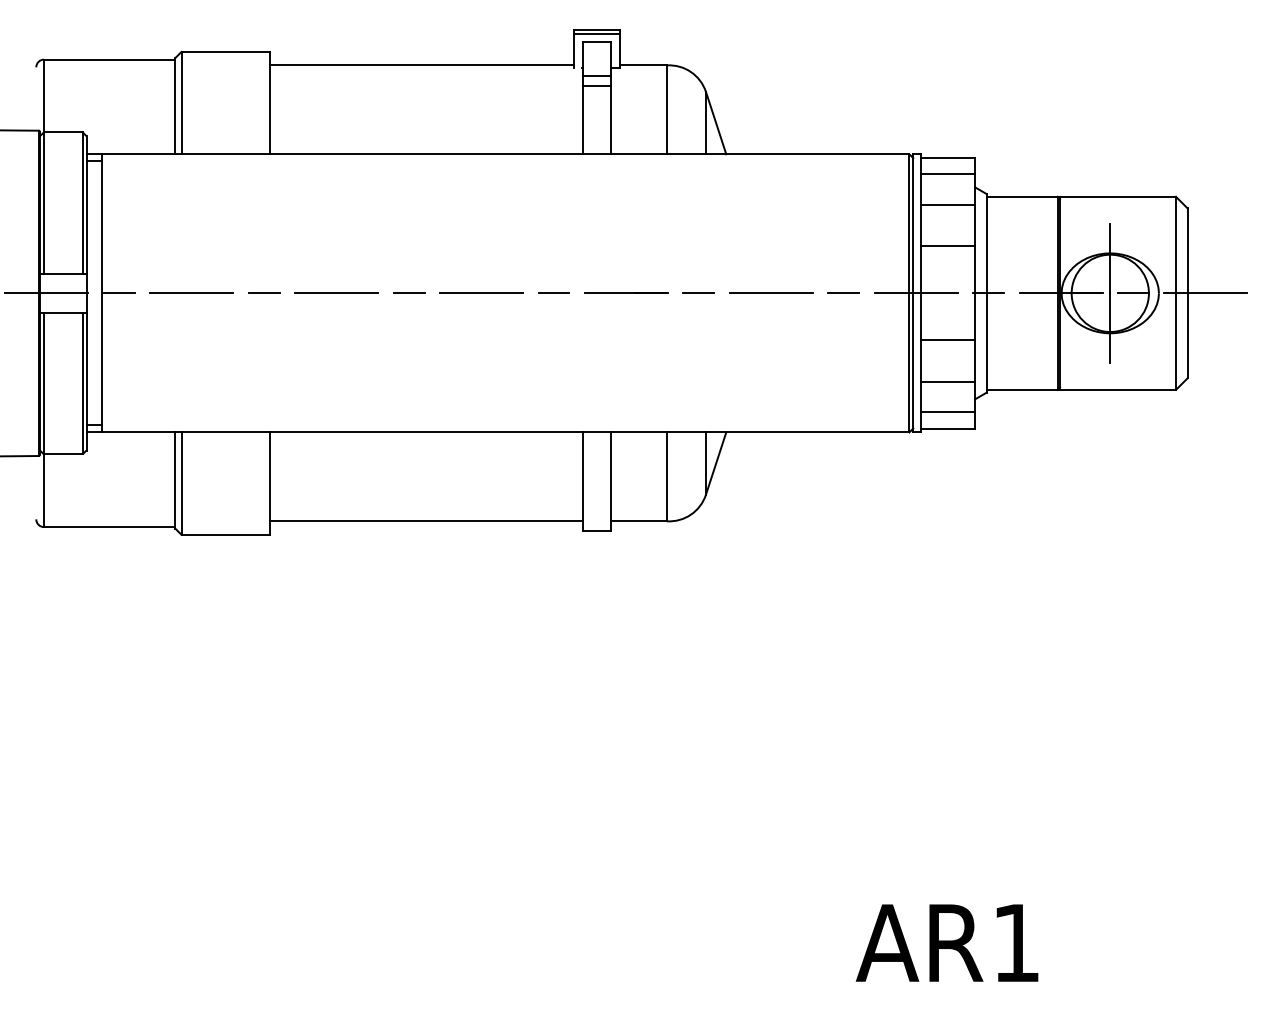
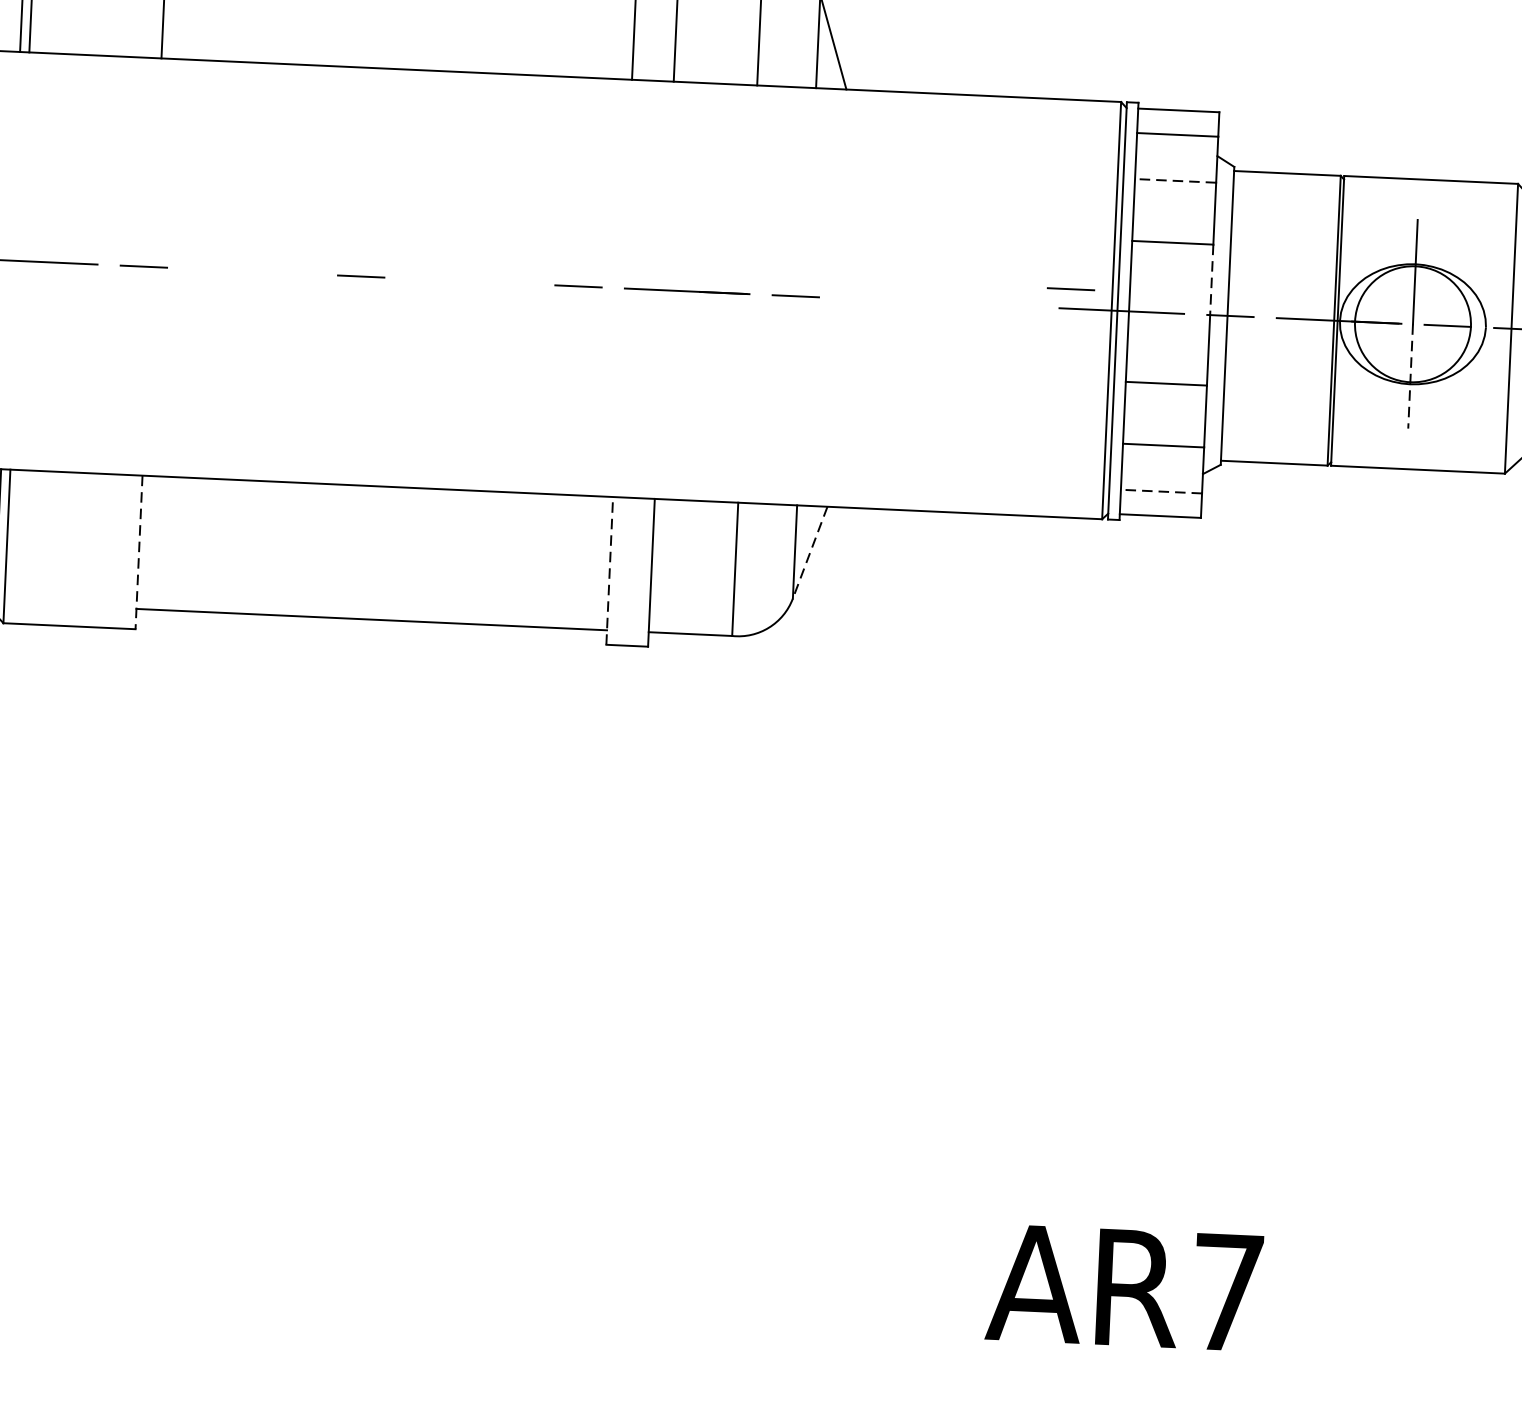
line: (947, 205) -> (1174, 181), solid -> dashed
line: (975, 270) -> (1212, 280), solid -> dashed
line: (843, 292) -> (1070, 287), moved
line: (336, 293) -> (252, 271), removed
line: (481, 293) -> (469, 281), removed
line: (770, 293) -> (903, 301), removed
line: (1110, 328) -> (1410, 377), solid -> dashed
line: (947, 412) -> (1160, 491), solid -> dashed
line: (716, 463) -> (810, 552), solid -> dashed
line: (583, 481) -> (609, 570), solid -> dashed
line: (269, 484) -> (138, 553), solid -> dashed
text: (1016, 942) -> (1228, 1291), AR1 -> AR7

